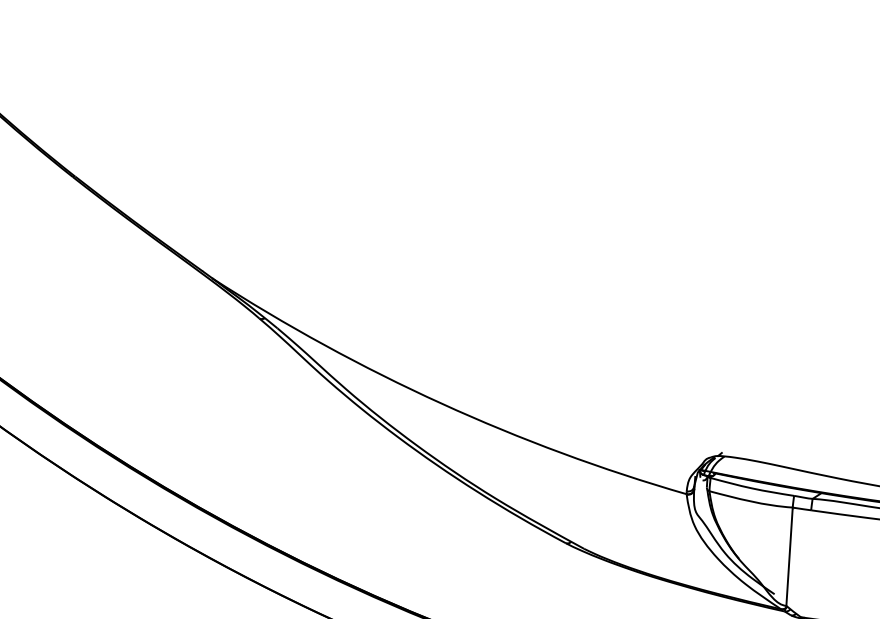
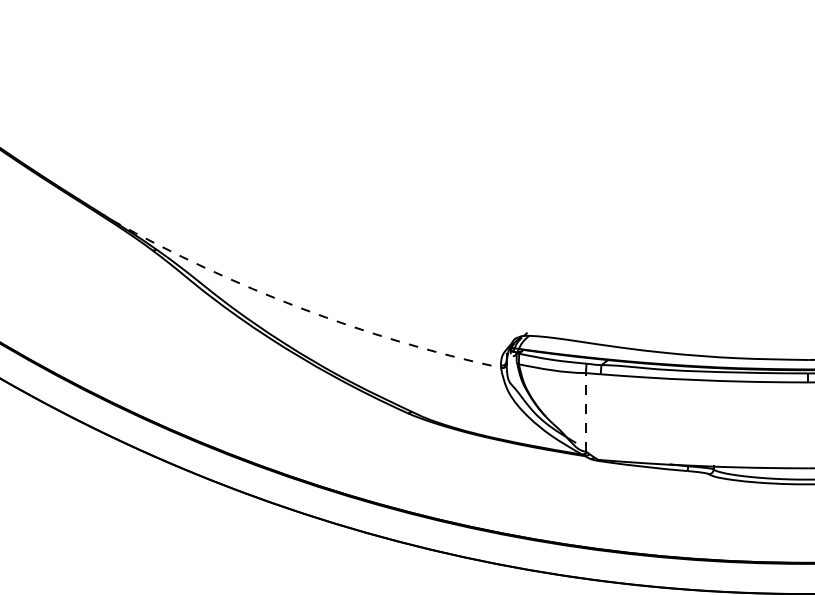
arc: (441, 403) -> (301, 308), solid -> dashed
line: (790, 555) -> (586, 411), solid -> dashed

